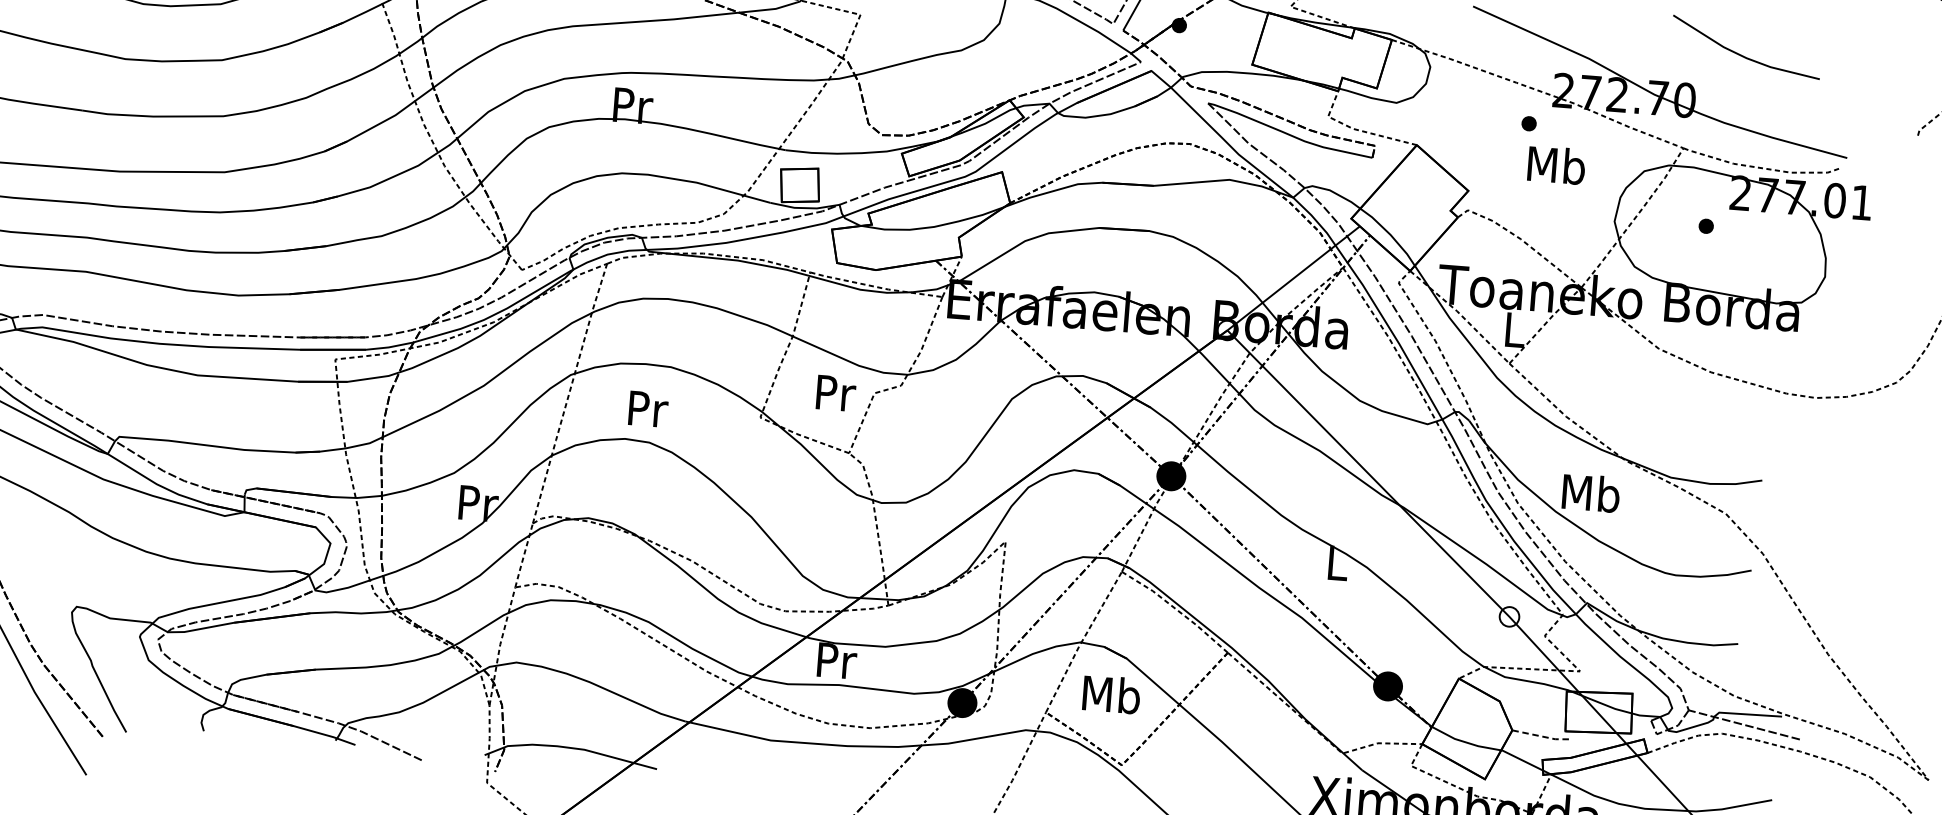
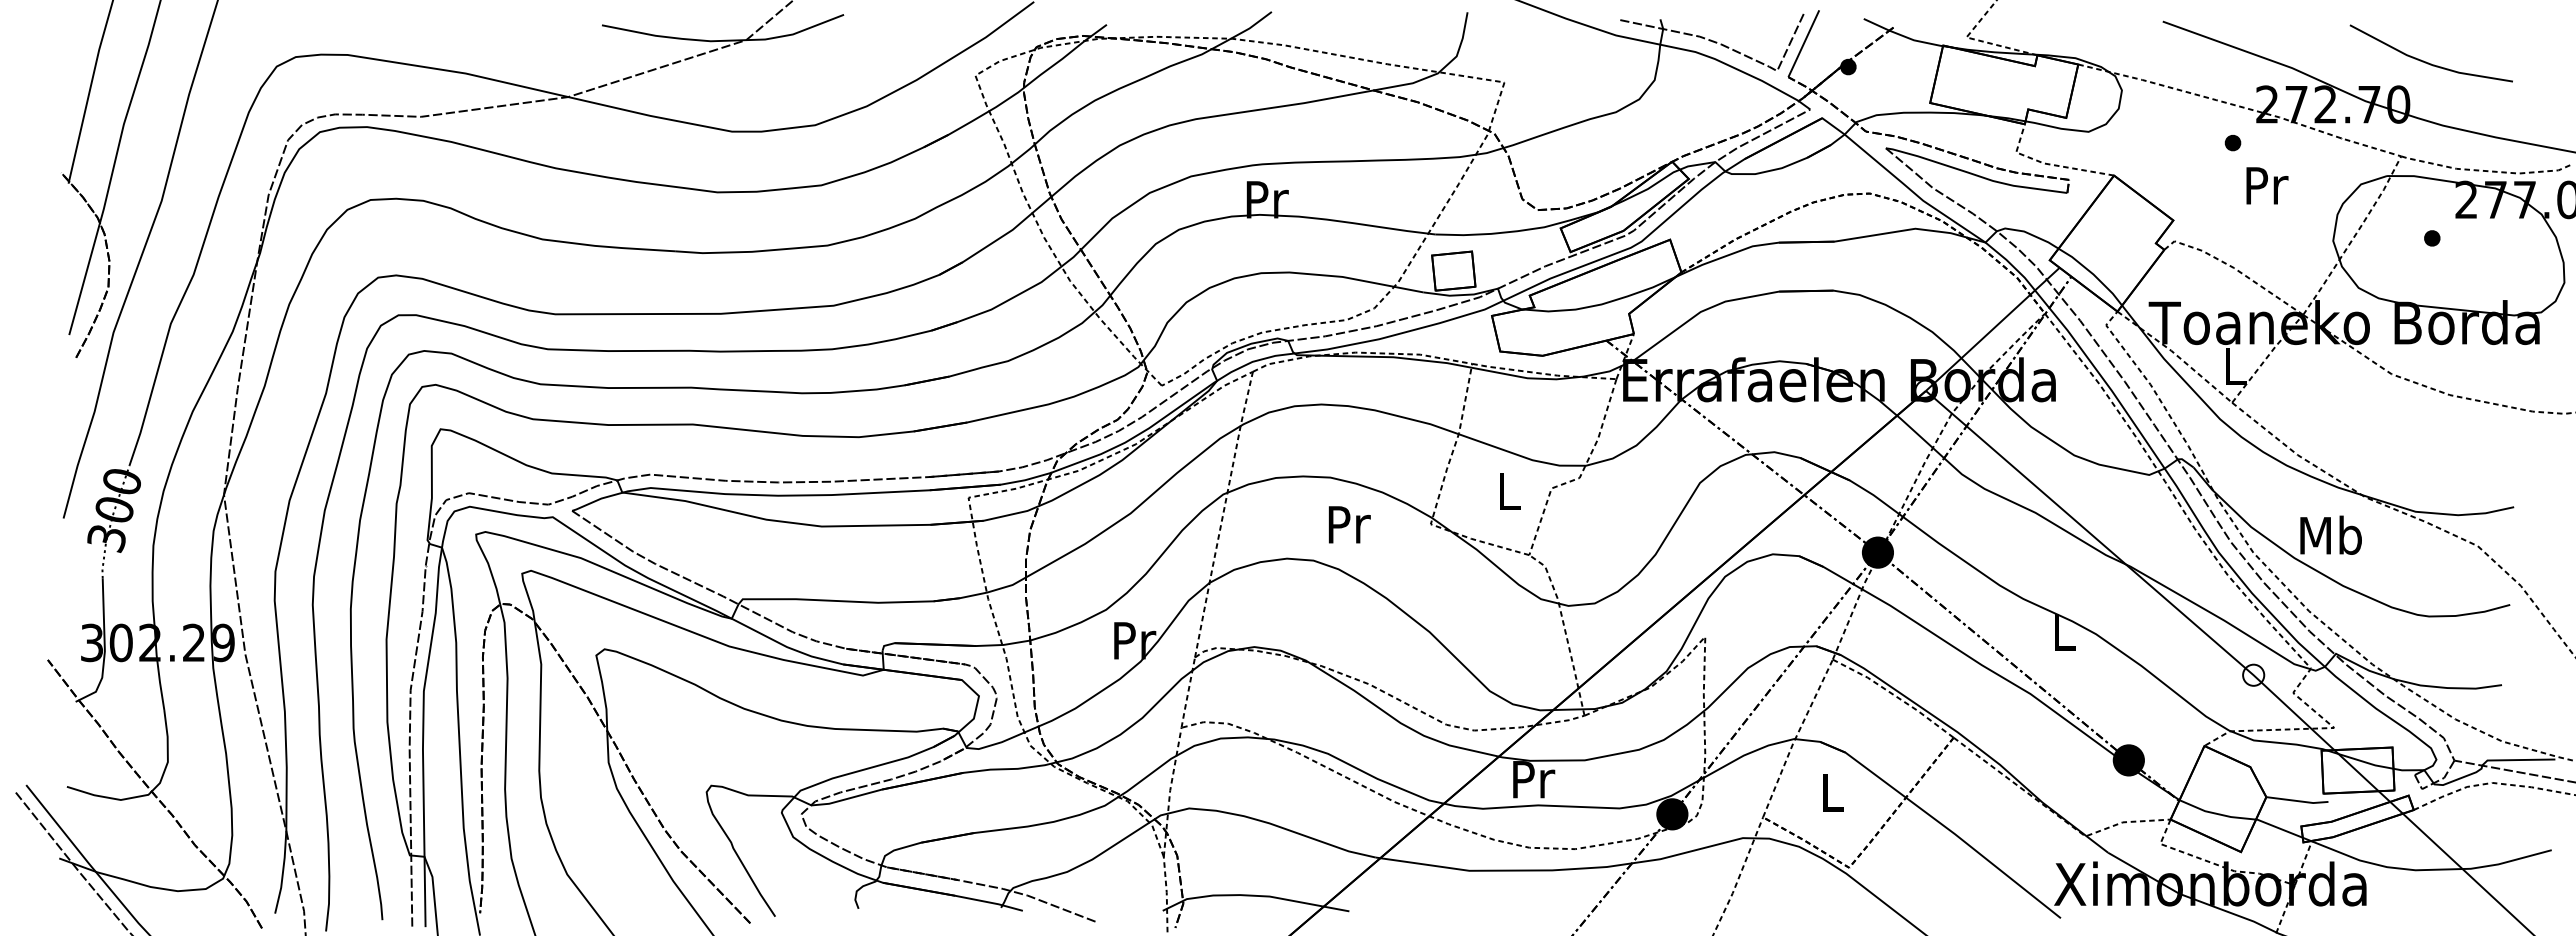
line: (1741, 54) -> (2426, 61), moved
text: (1556, 165) -> (2266, 185), Mb -> Pr
text: (836, 393) -> (1510, 491), Pr -> L
text: (648, 408) -> (1349, 524), moved
text: (1111, 694) -> (1832, 792), Mb -> L
line: (1541, 736) -> (2298, 801), dashed -> solid

